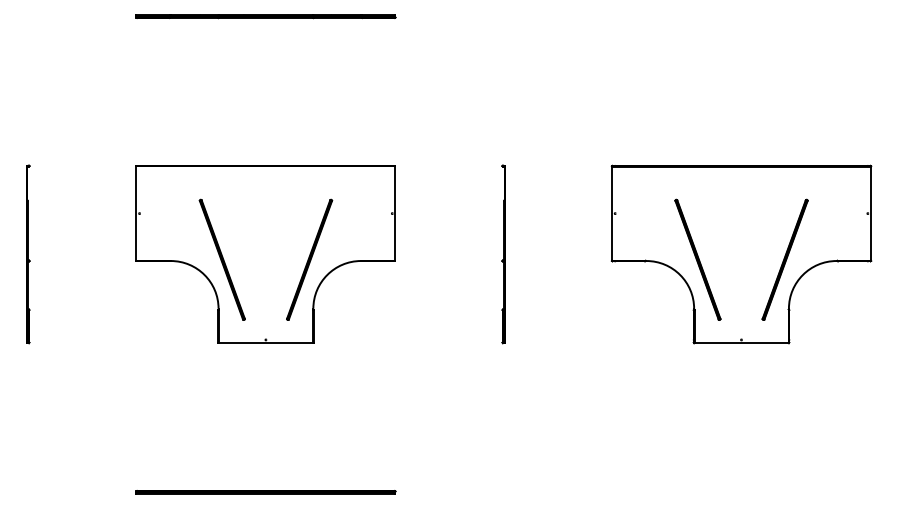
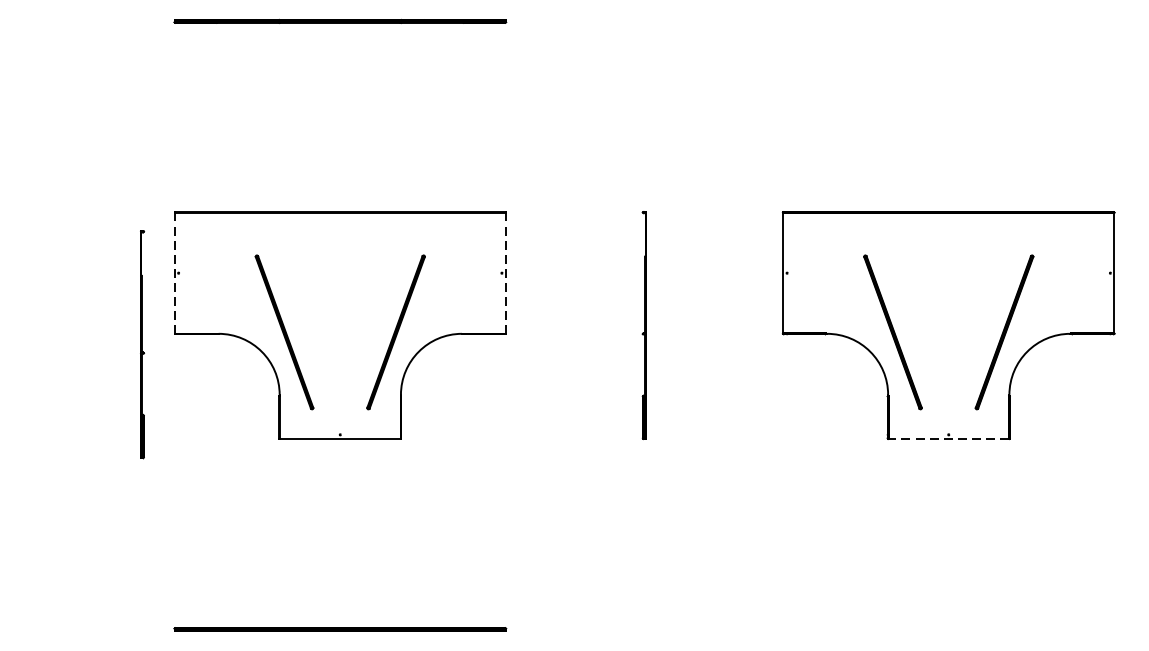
line: (136, 214) -> (174, 274), solid -> dashed
line: (395, 214) -> (506, 274), solid -> dashed
part: (28, 254) -> (142, 344), moved
line: (741, 343) -> (948, 439), solid -> dashed

